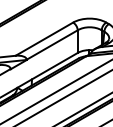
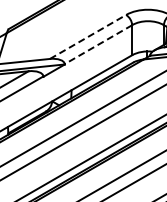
line: (44, 38) -> (88, 36), solid -> dashed
line: (52, 44) -> (98, 44), solid -> dashed

